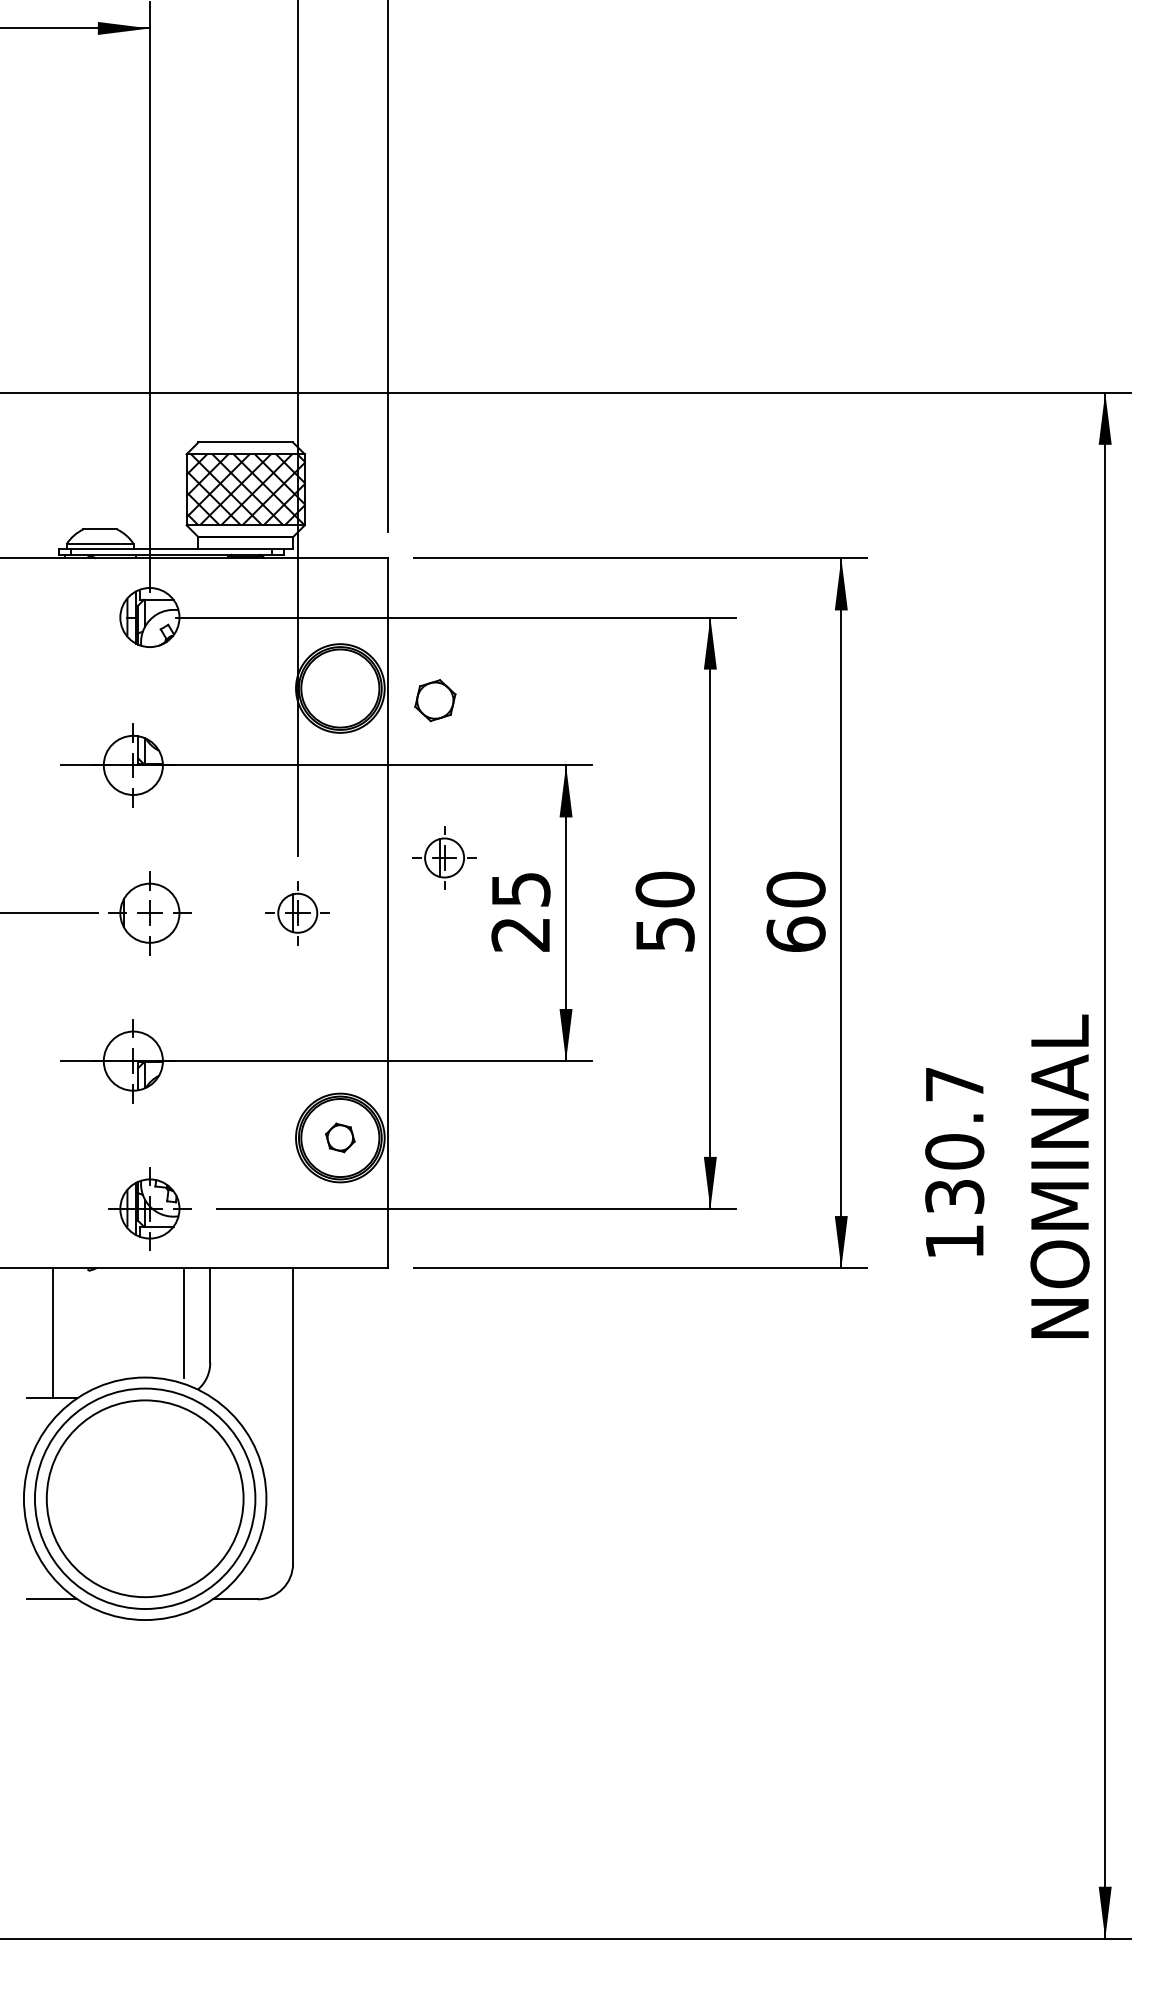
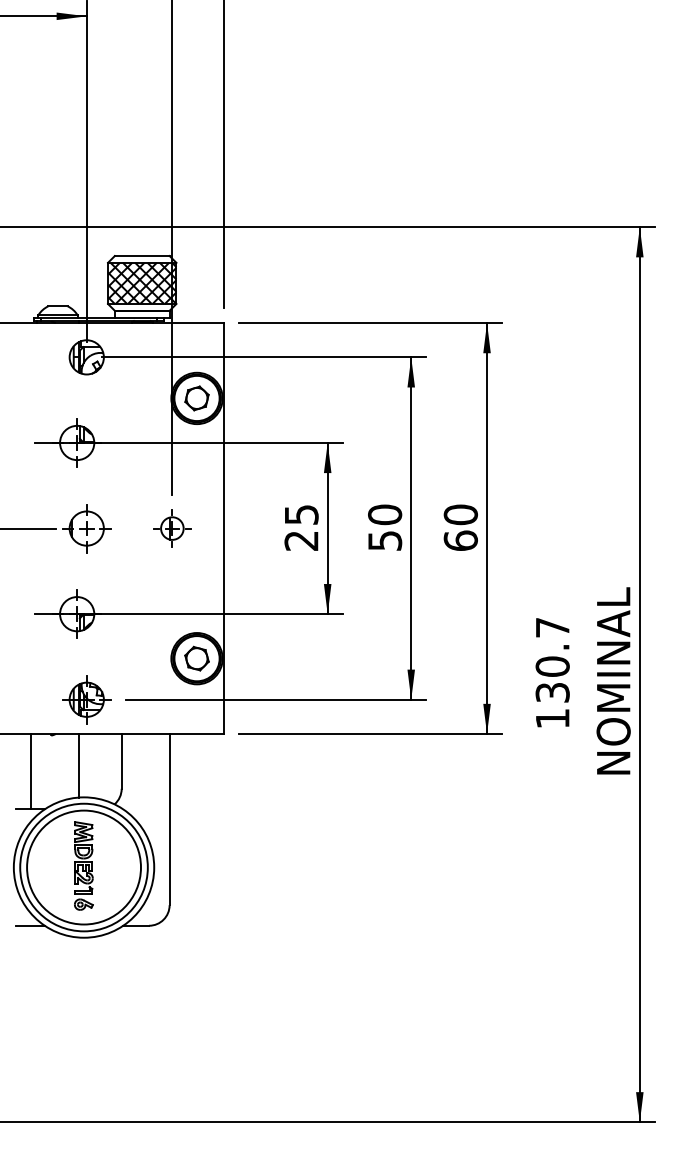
part: (434, 700) -> (196, 398), moved
part: (444, 857) -> (257, 496), removed
part: (339, 1137) -> (196, 658), size x1.43
line: (183, 1322) -> (78, 765), moved
part: (144, 1495) -> (83, 865), added

